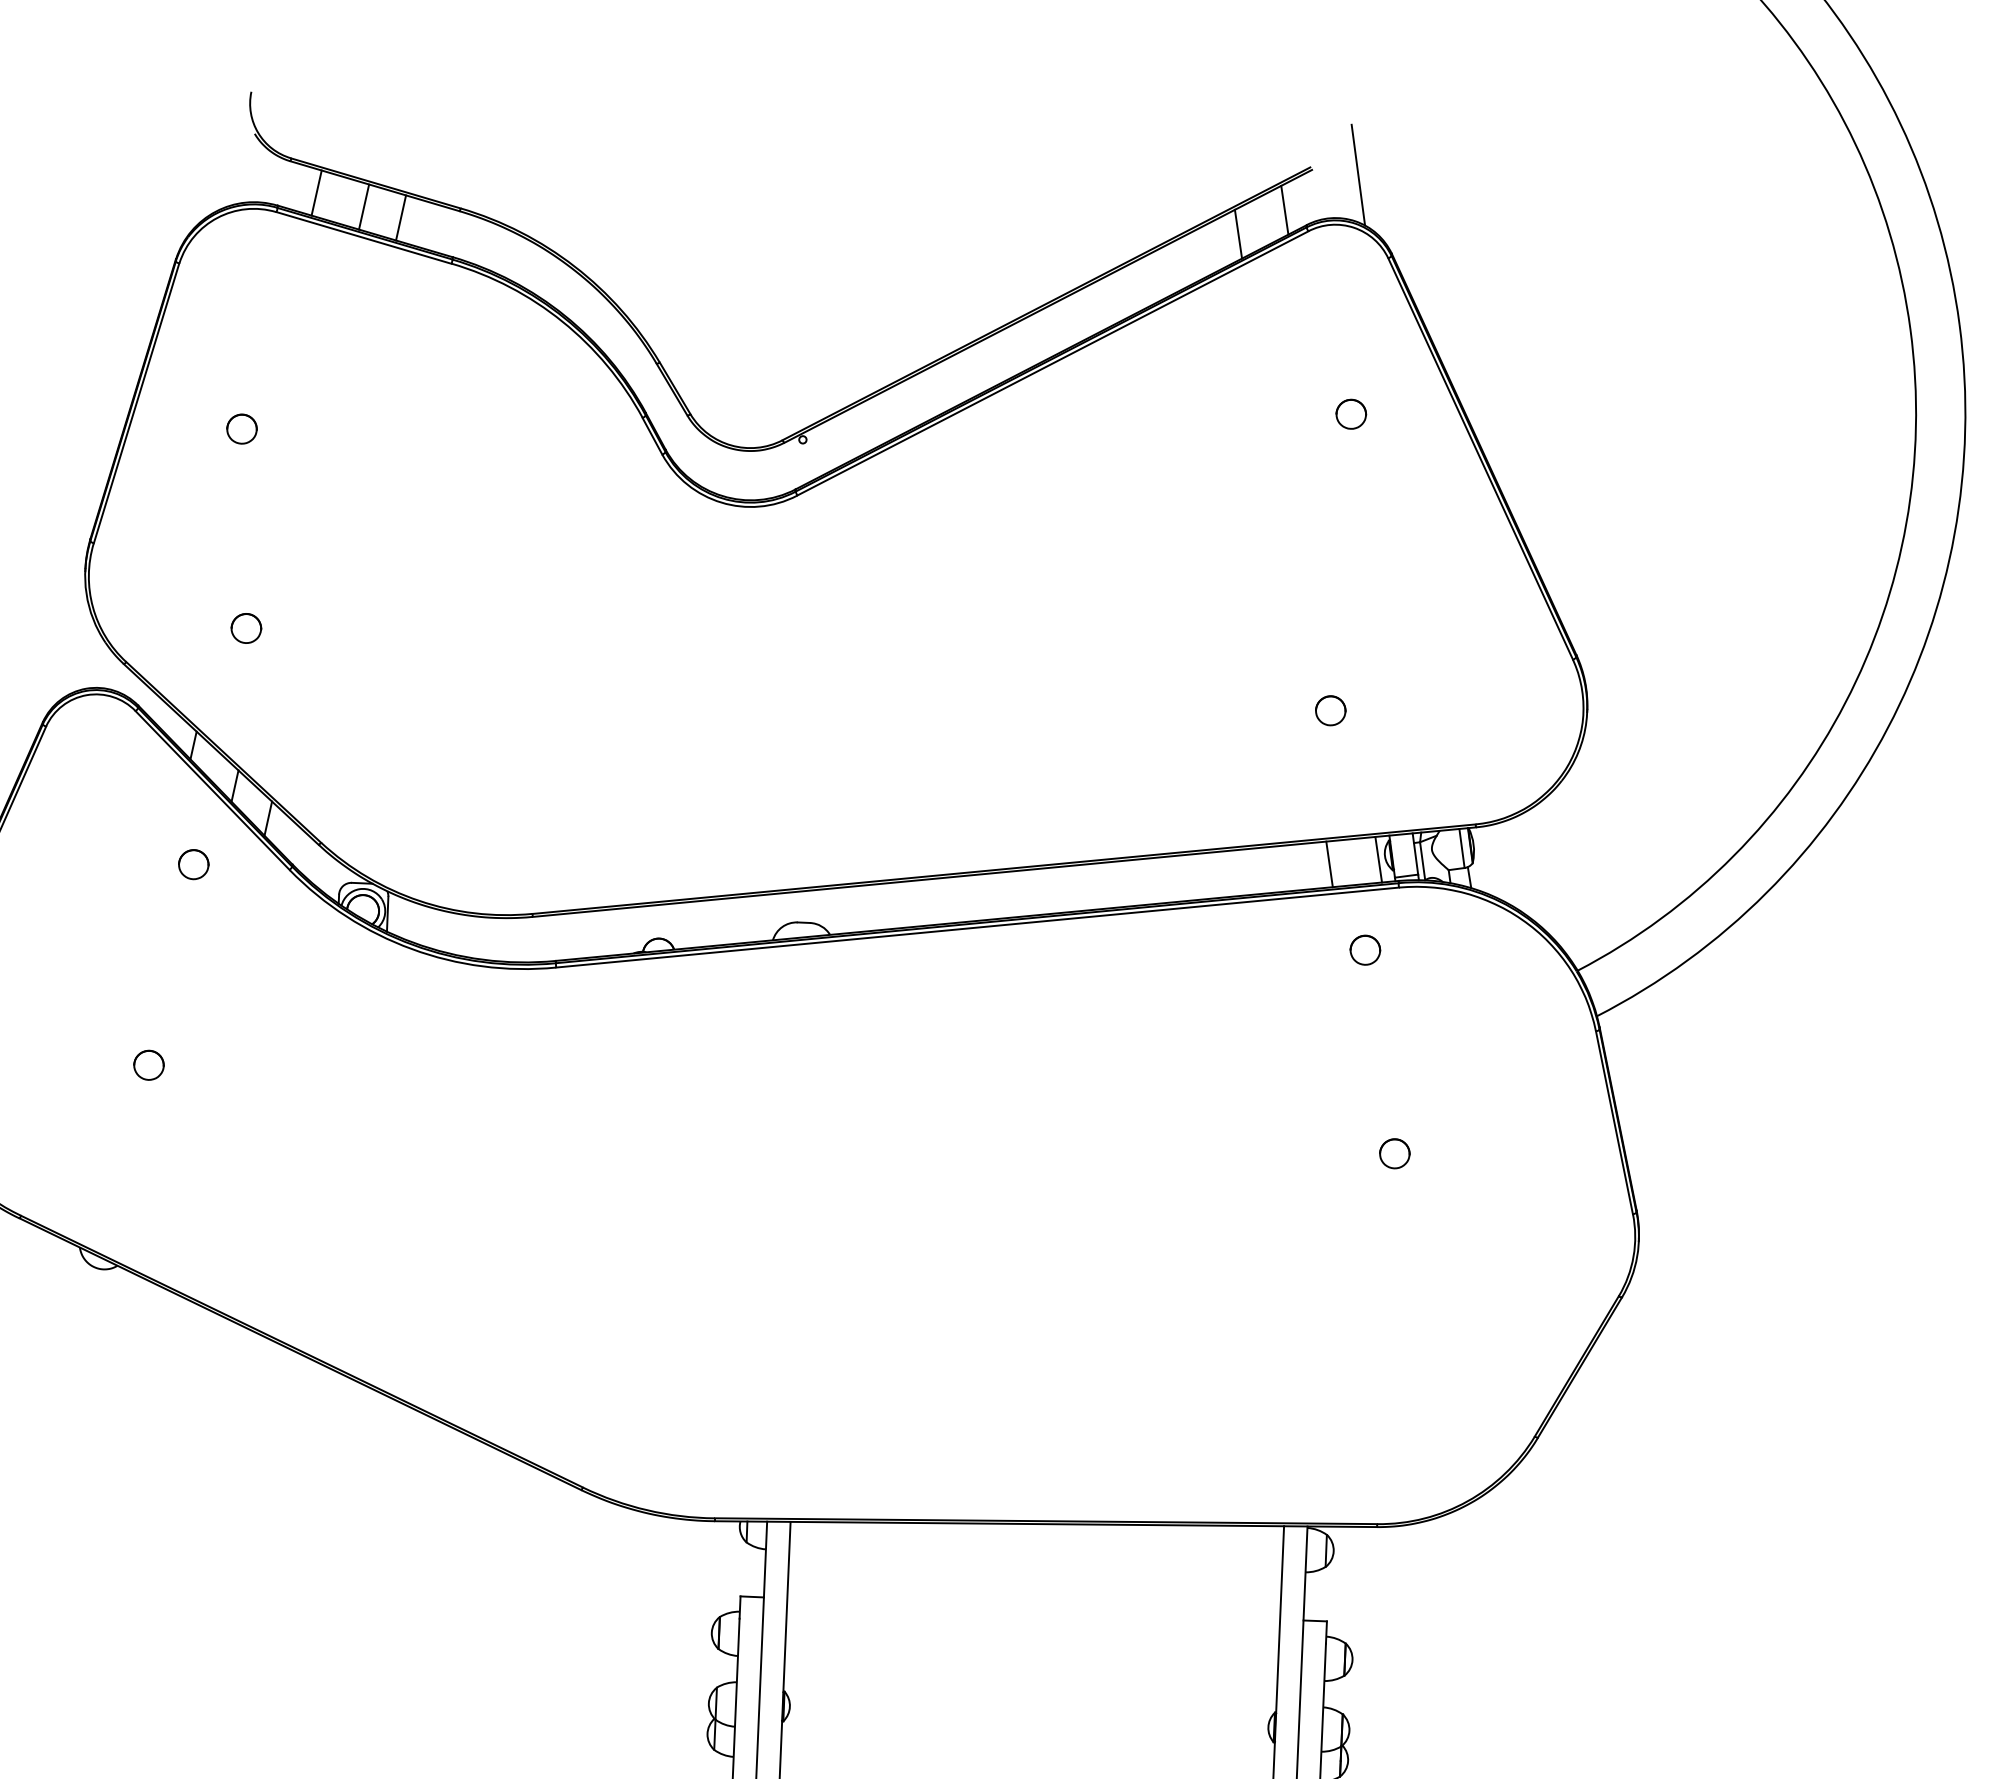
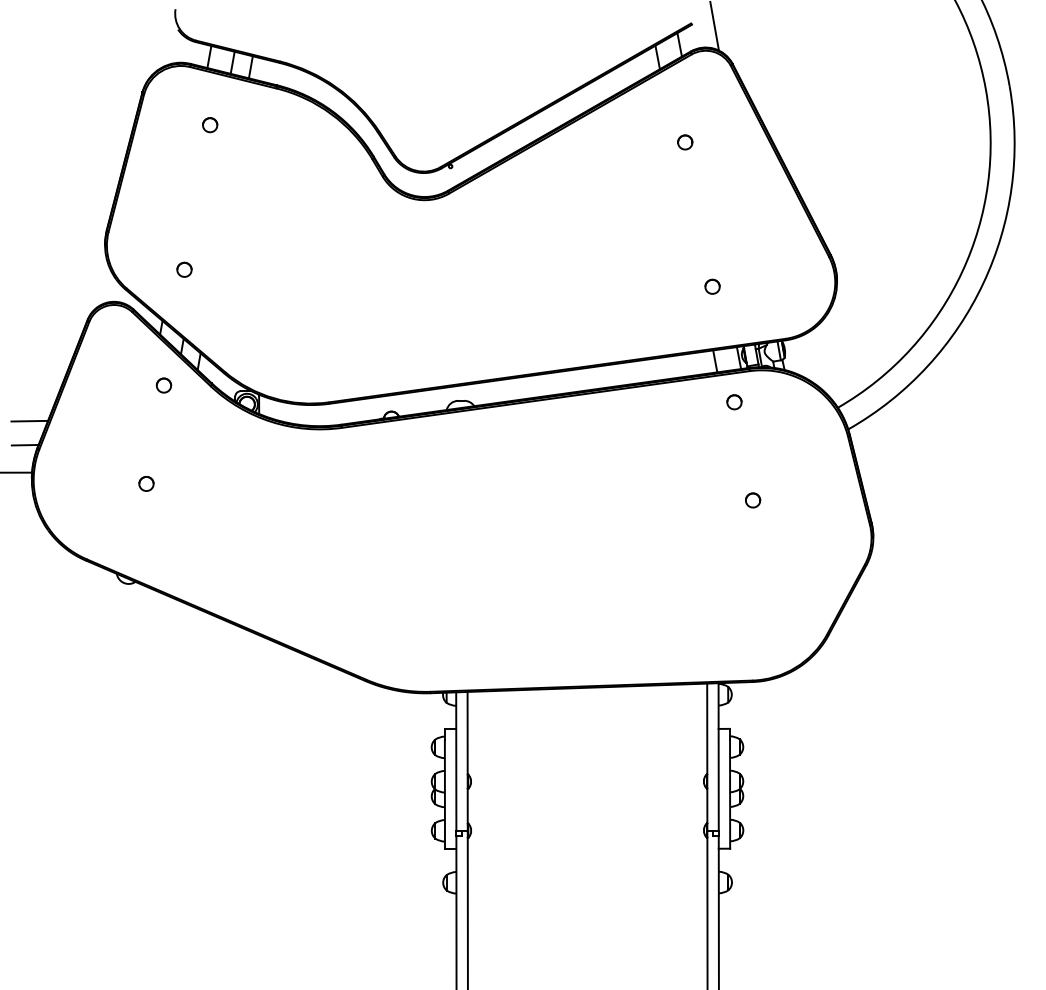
part: (1351, 414) -> (685, 142), moved
part: (242, 429) -> (210, 125), moved

